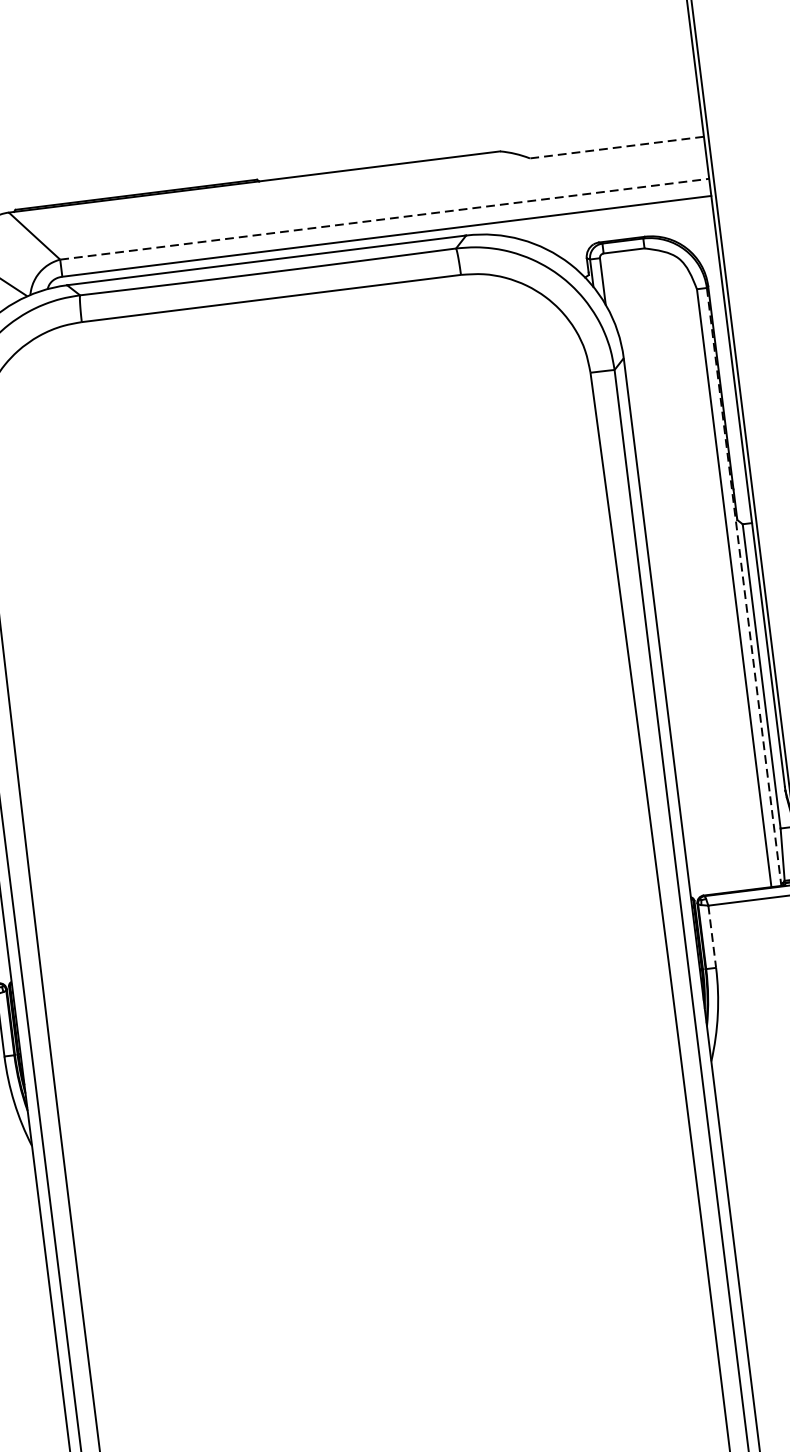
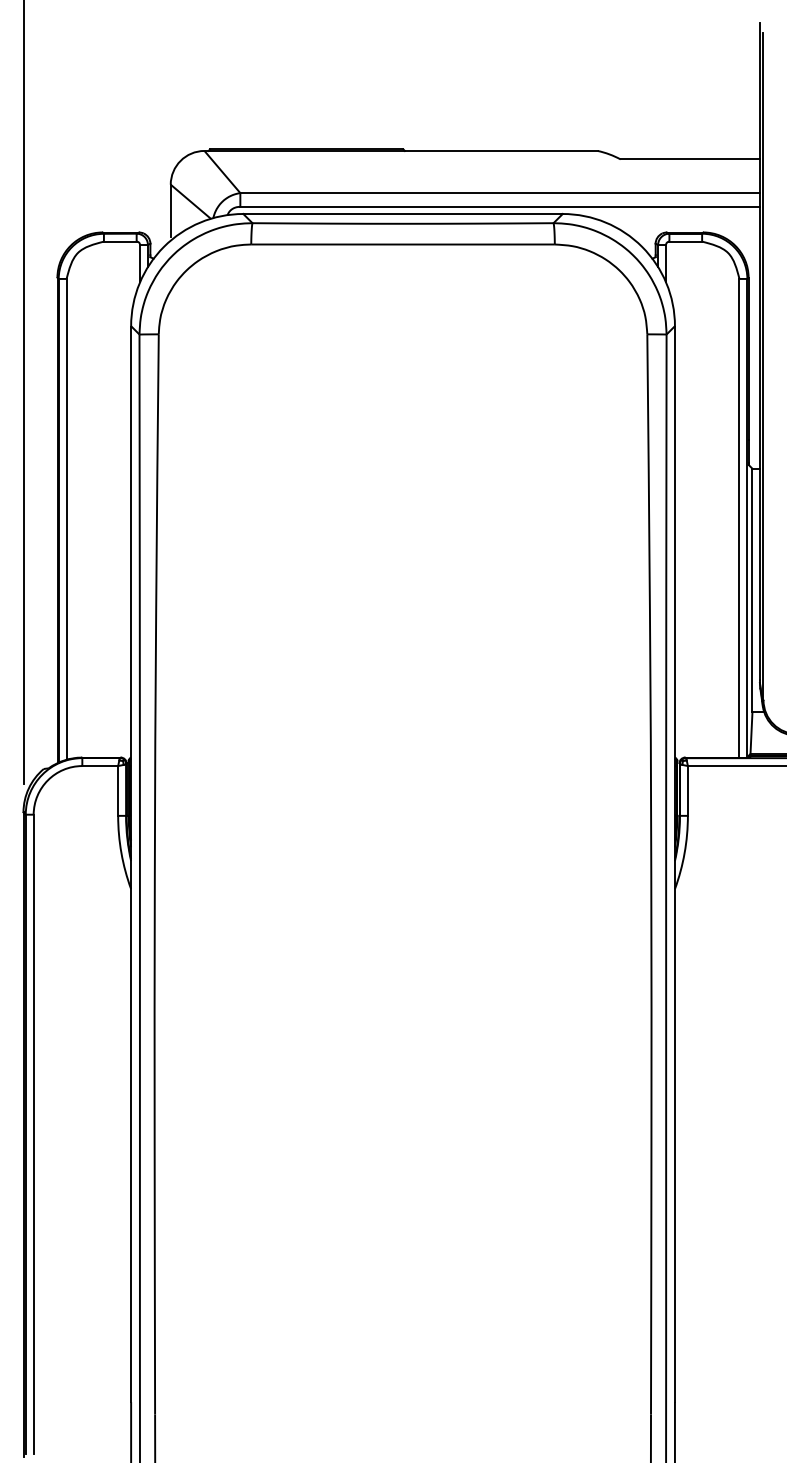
line: (617, 147) -> (690, 159), dashed -> solid
line: (385, 219) -> (500, 193), dashed -> solid
line: (744, 587) -> (747, 518), dashed -> solid
line: (711, 936) -> (687, 790), dashed -> solid

